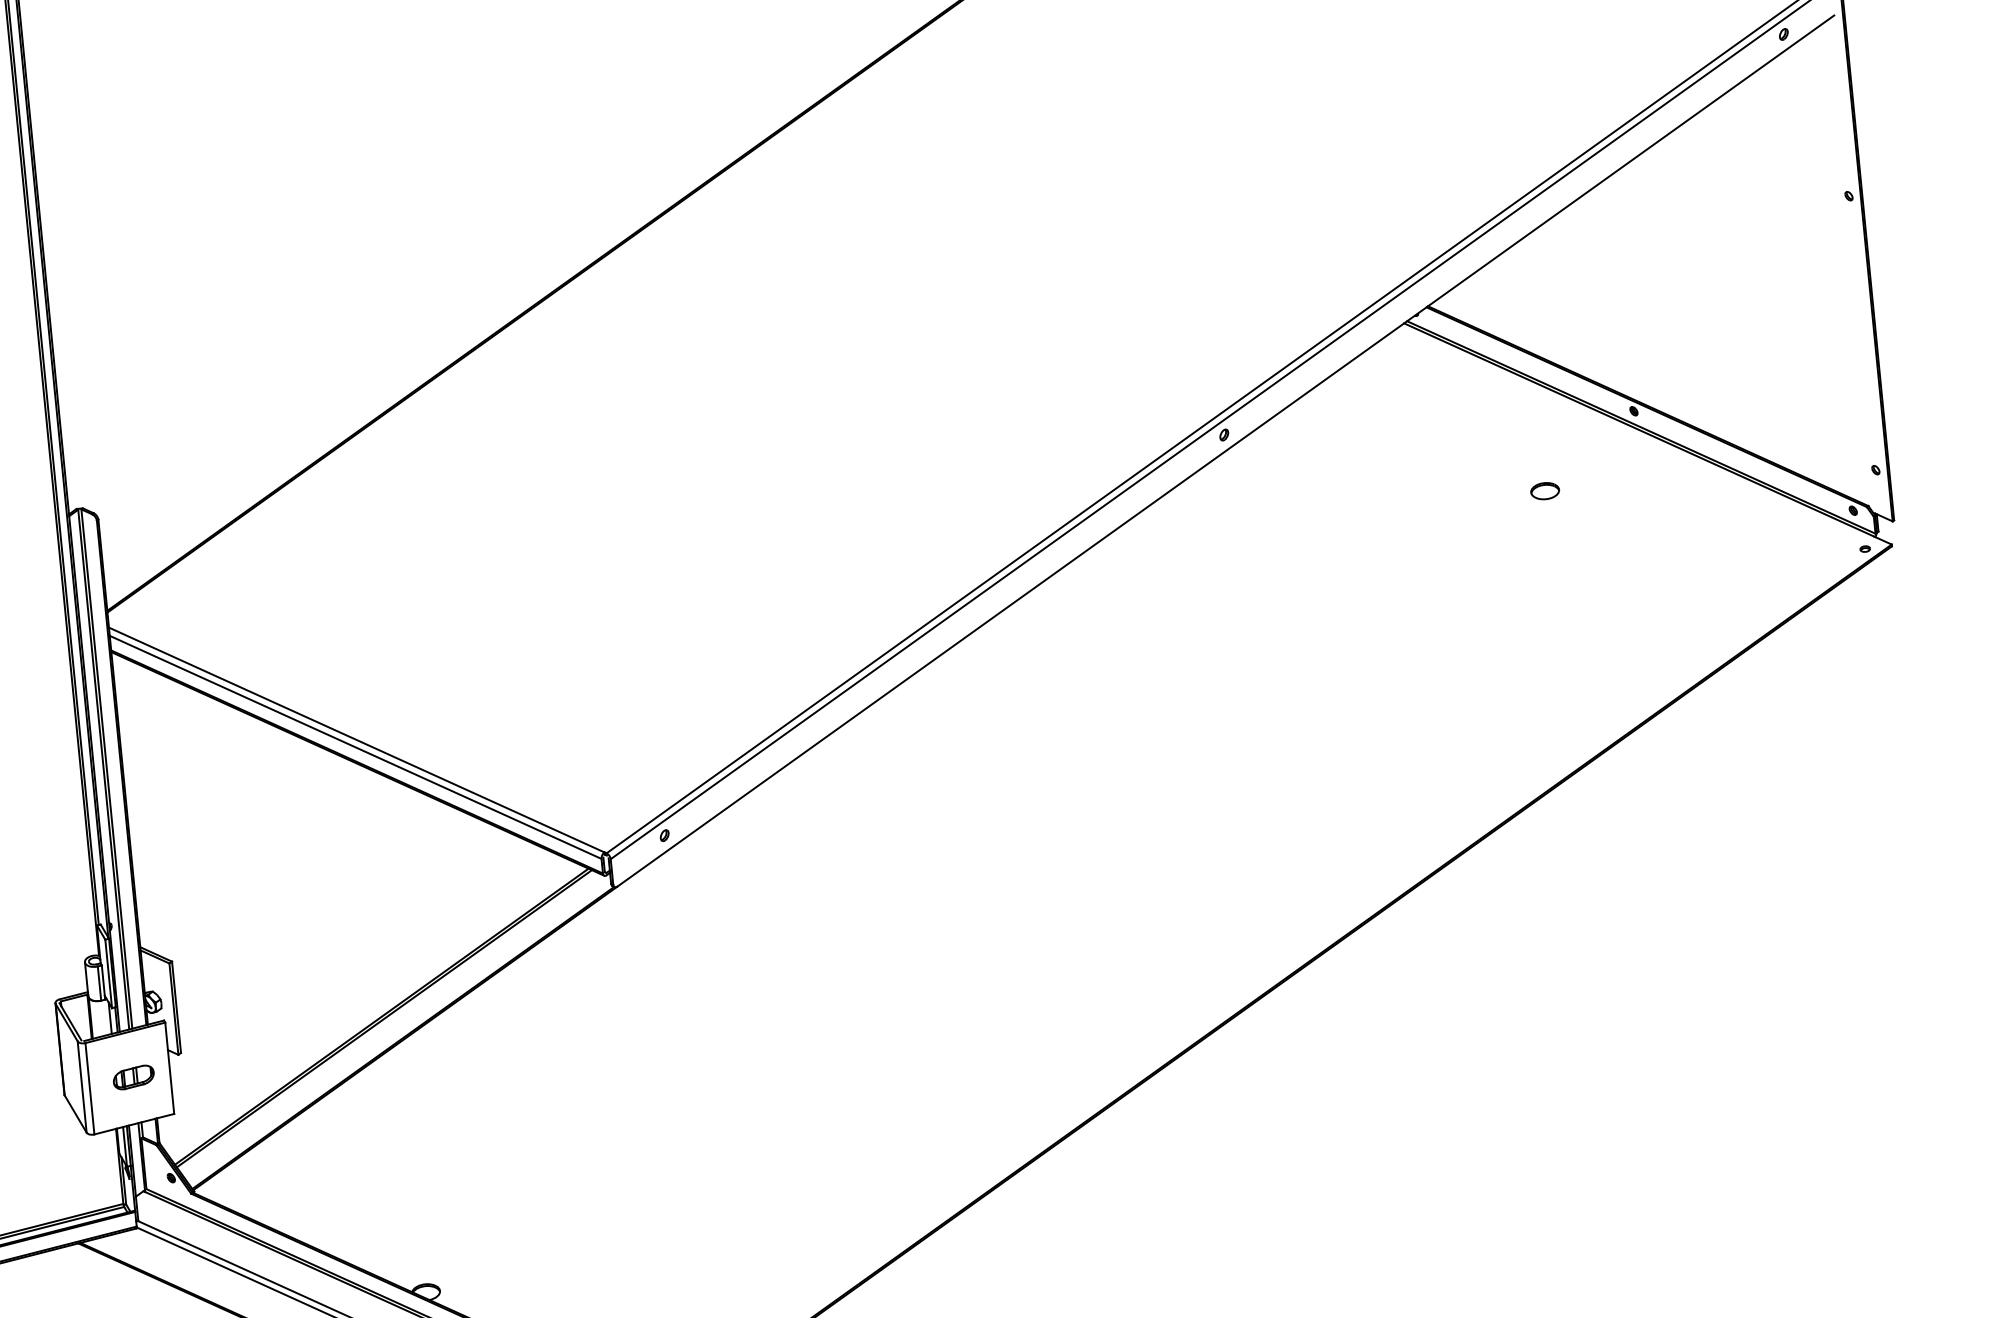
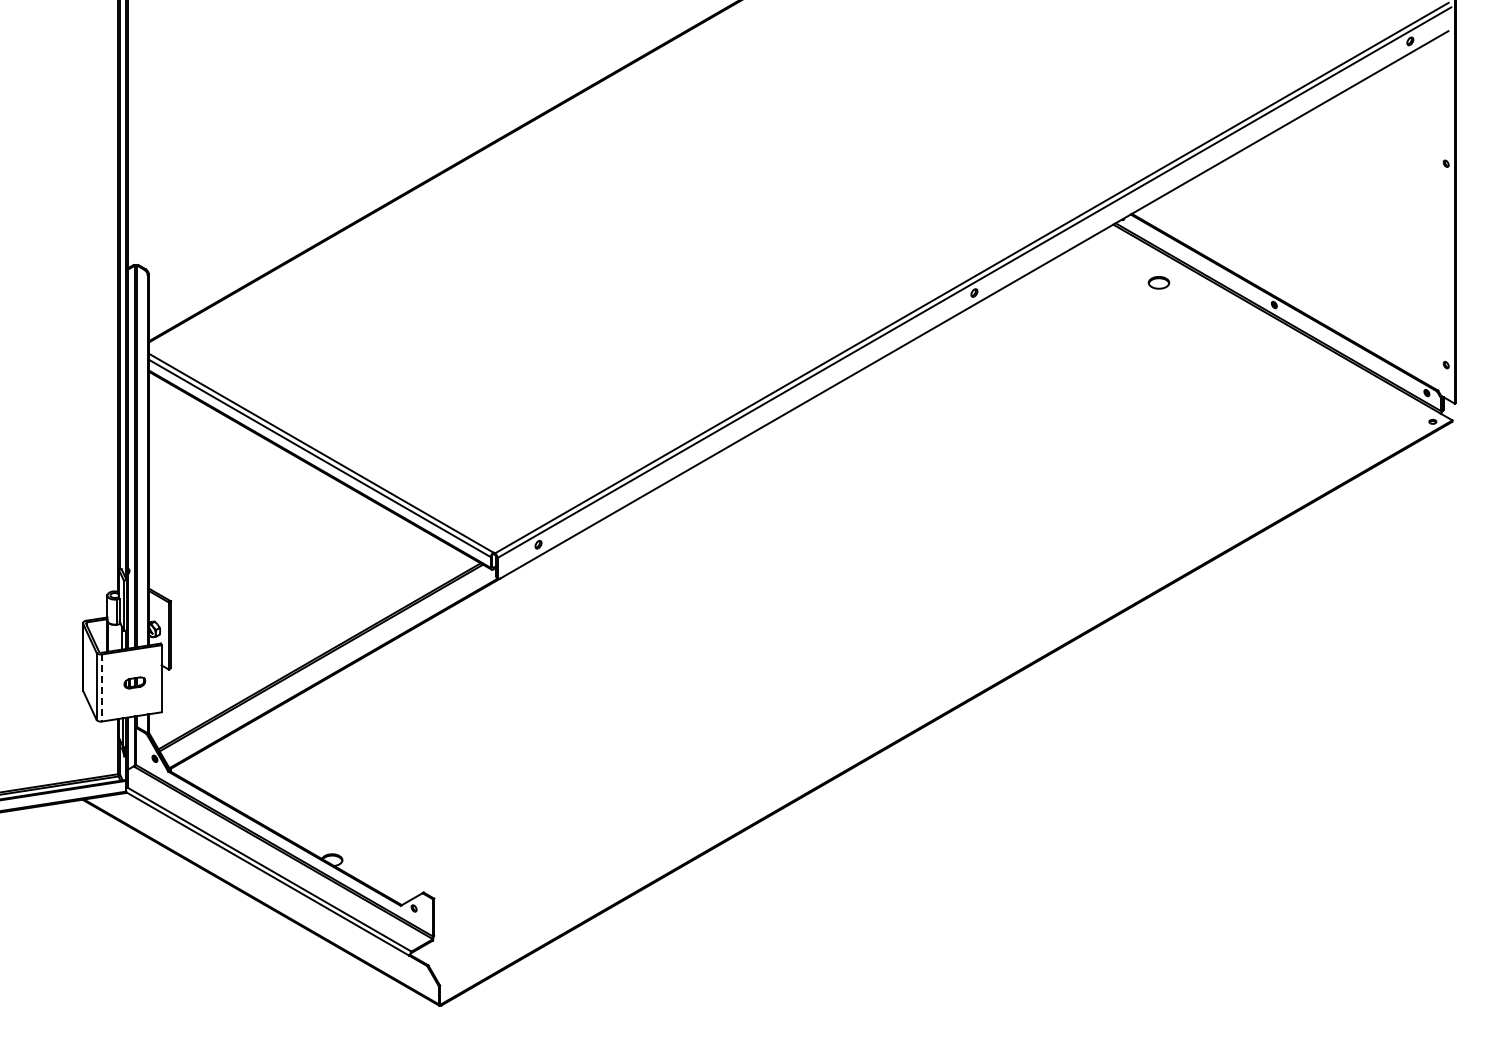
part: (1544, 490) -> (1158, 282), moved
part: (133, 1076) -> (134, 682), size x0.7
line: (90, 1088) -> (102, 687), solid -> dashed

